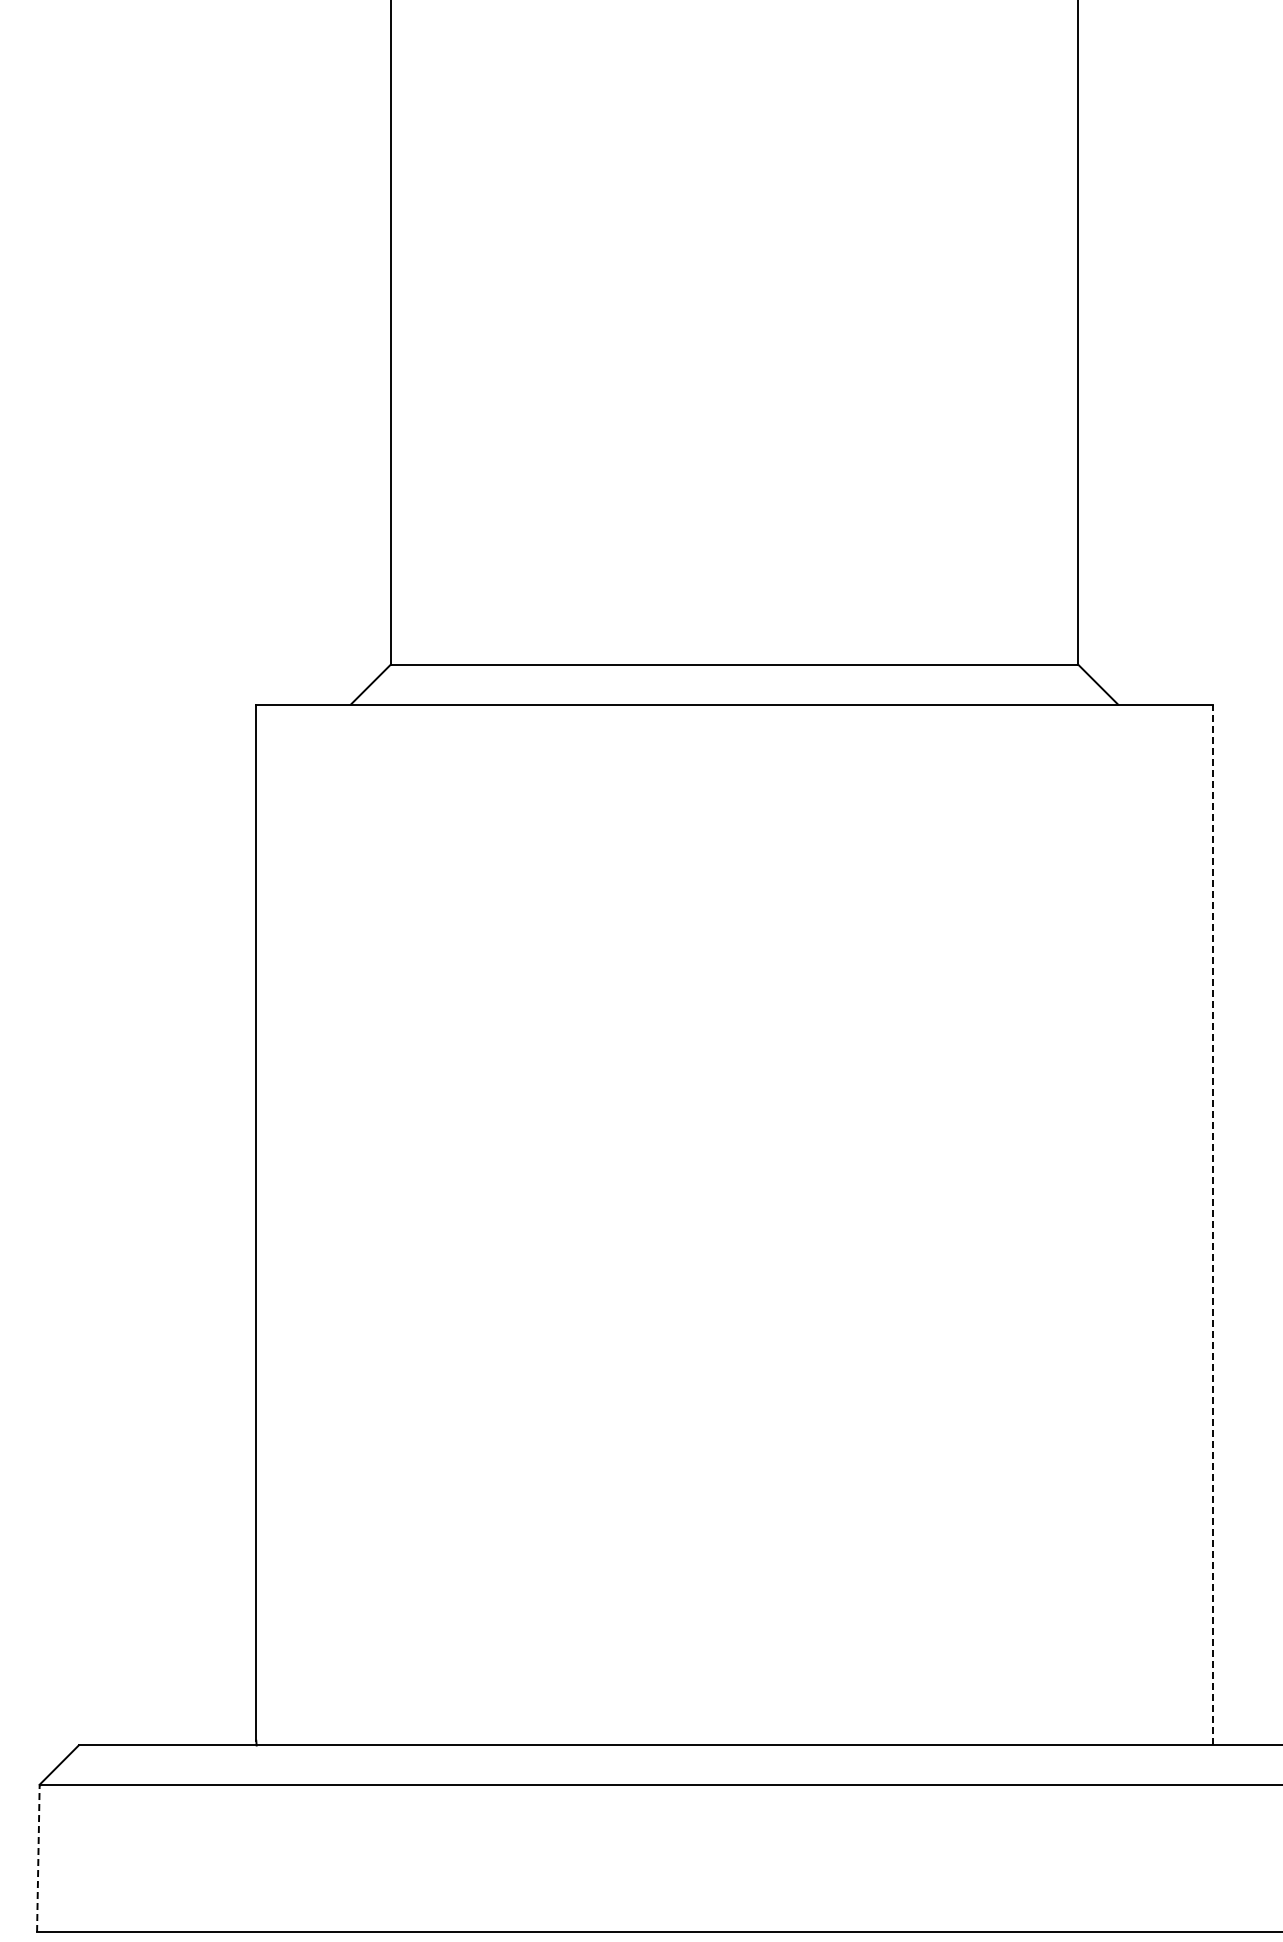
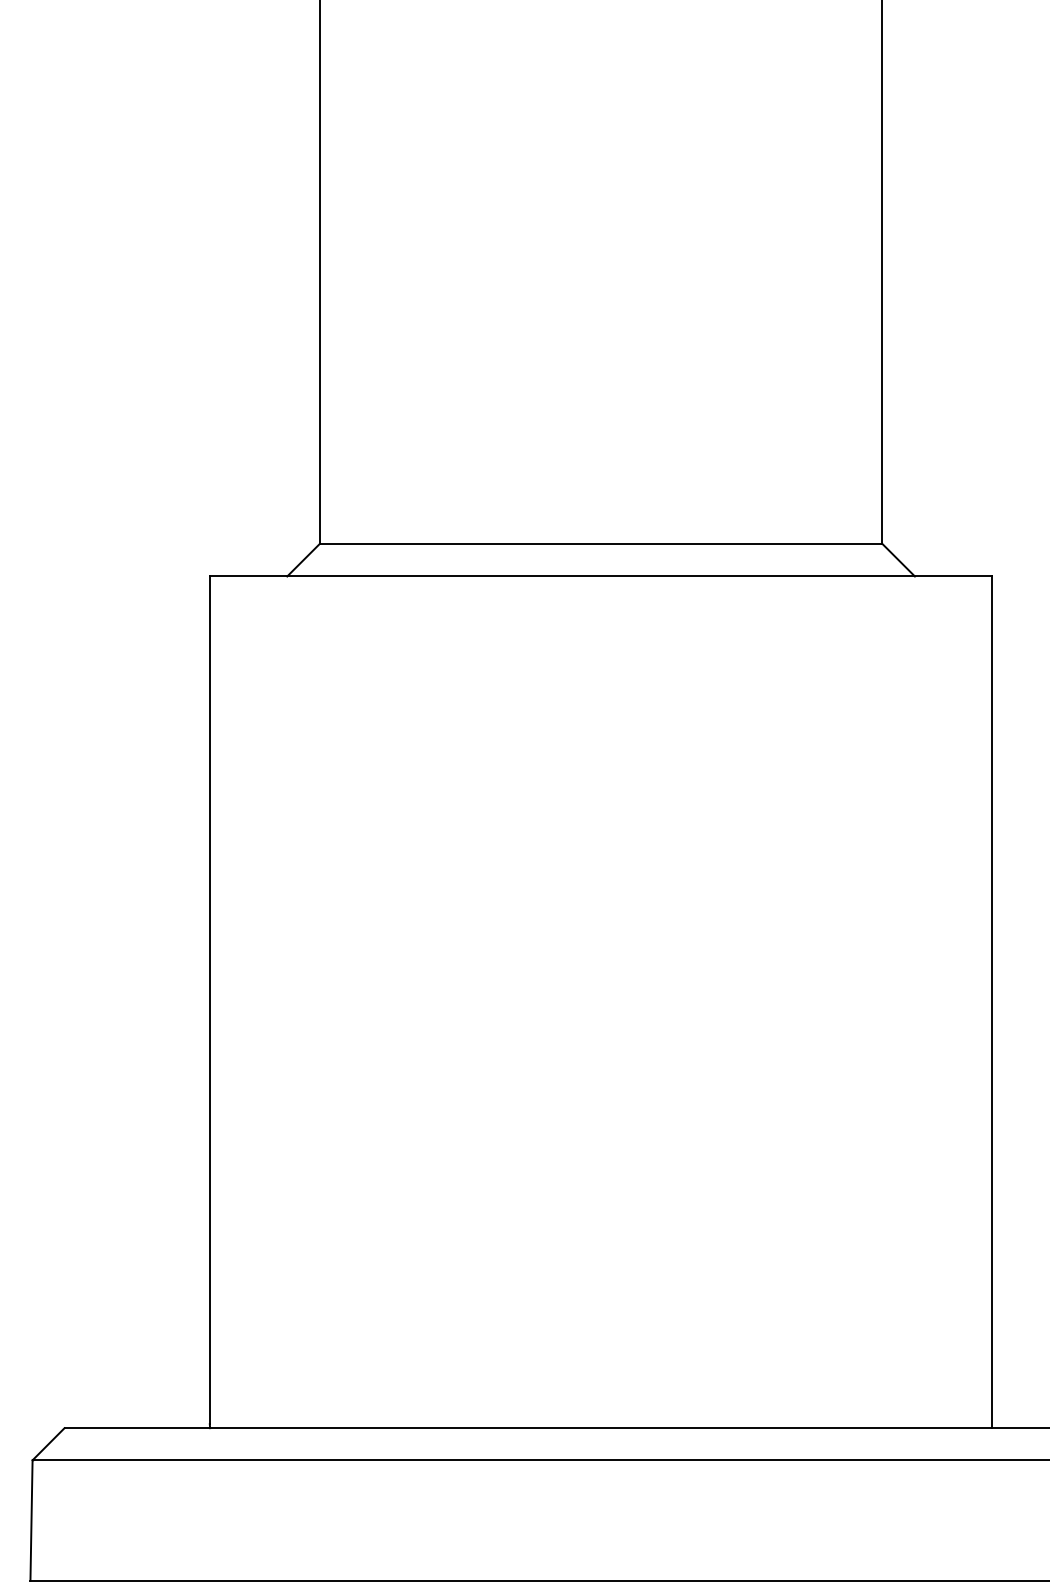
line: (1212, 1224) -> (992, 1001), dashed -> solid
line: (38, 1858) -> (31, 1520), dashed -> solid

